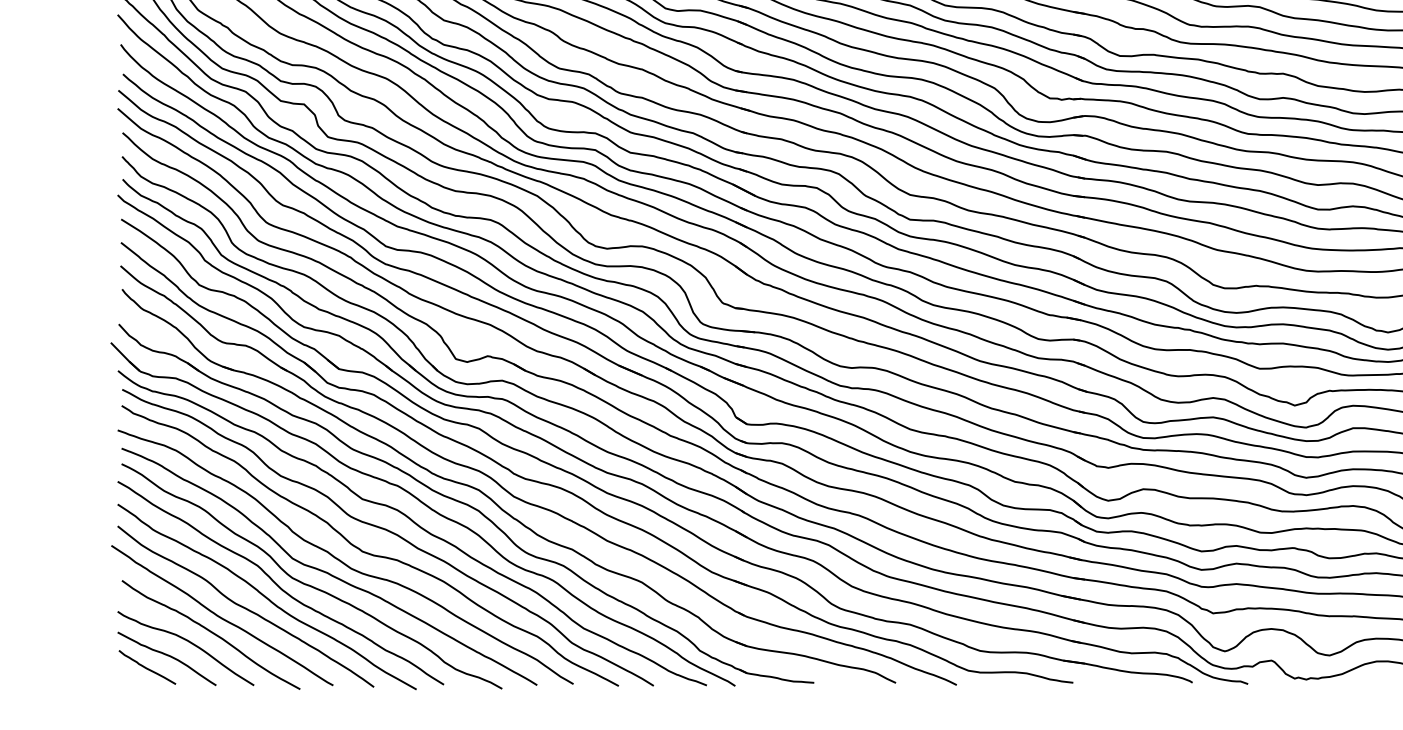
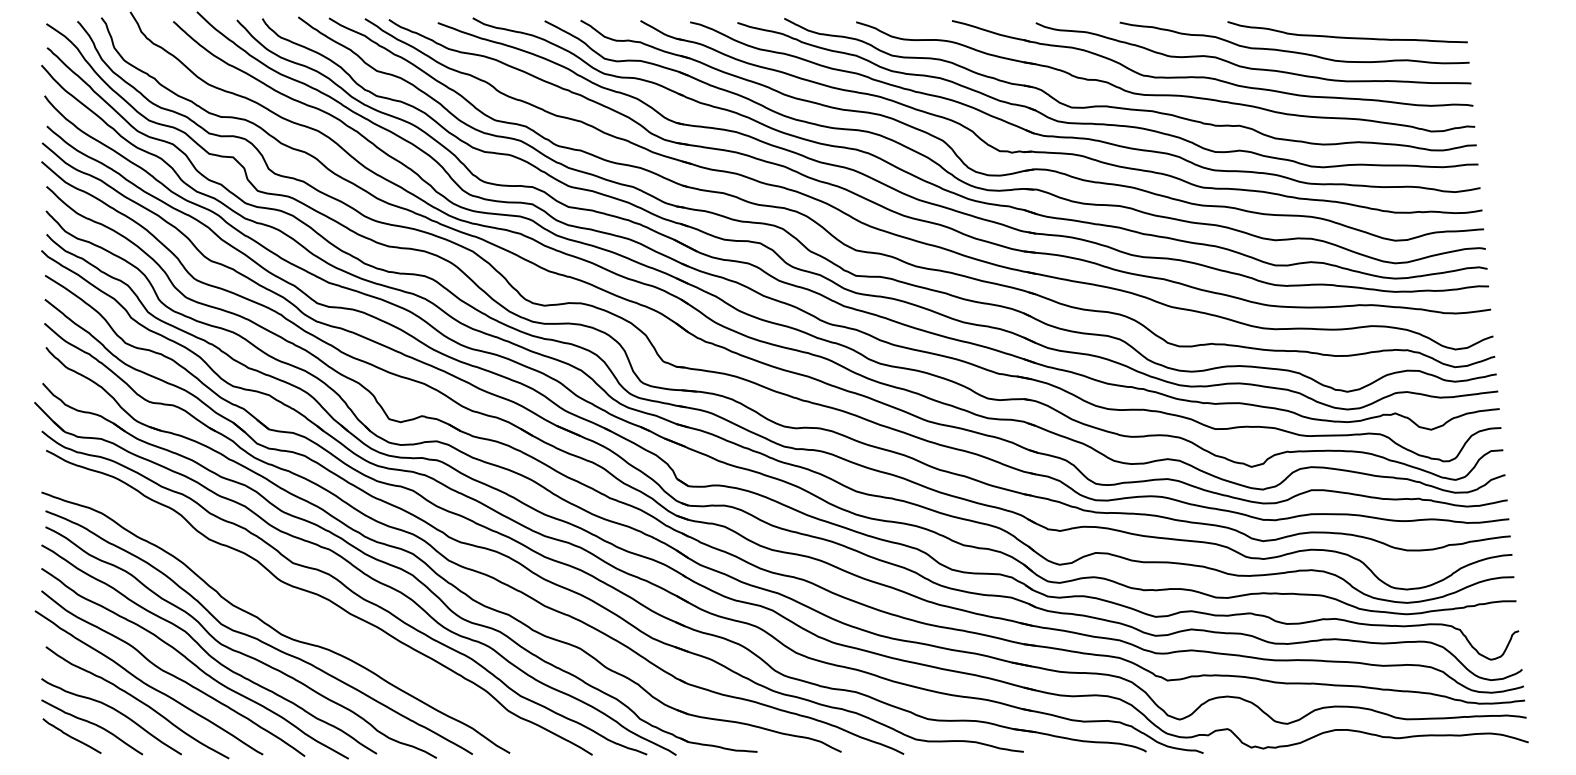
curve: (367, 552) -> (298, 617), removed

